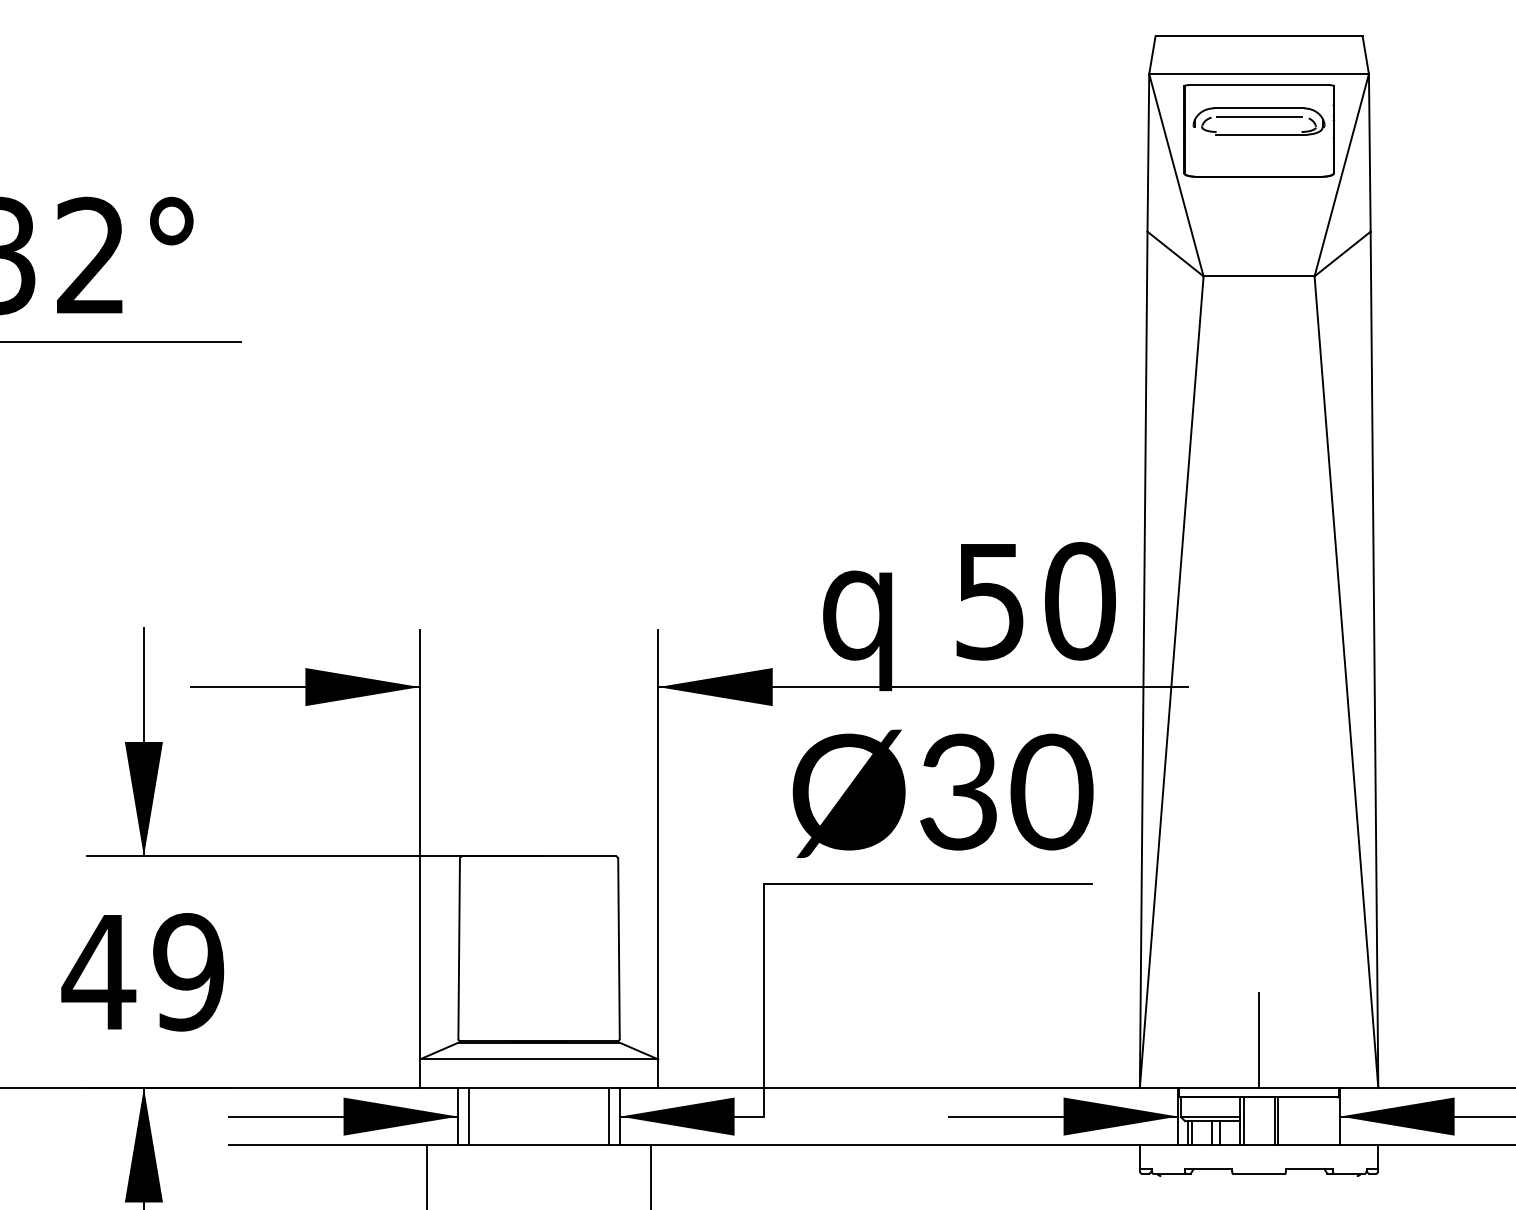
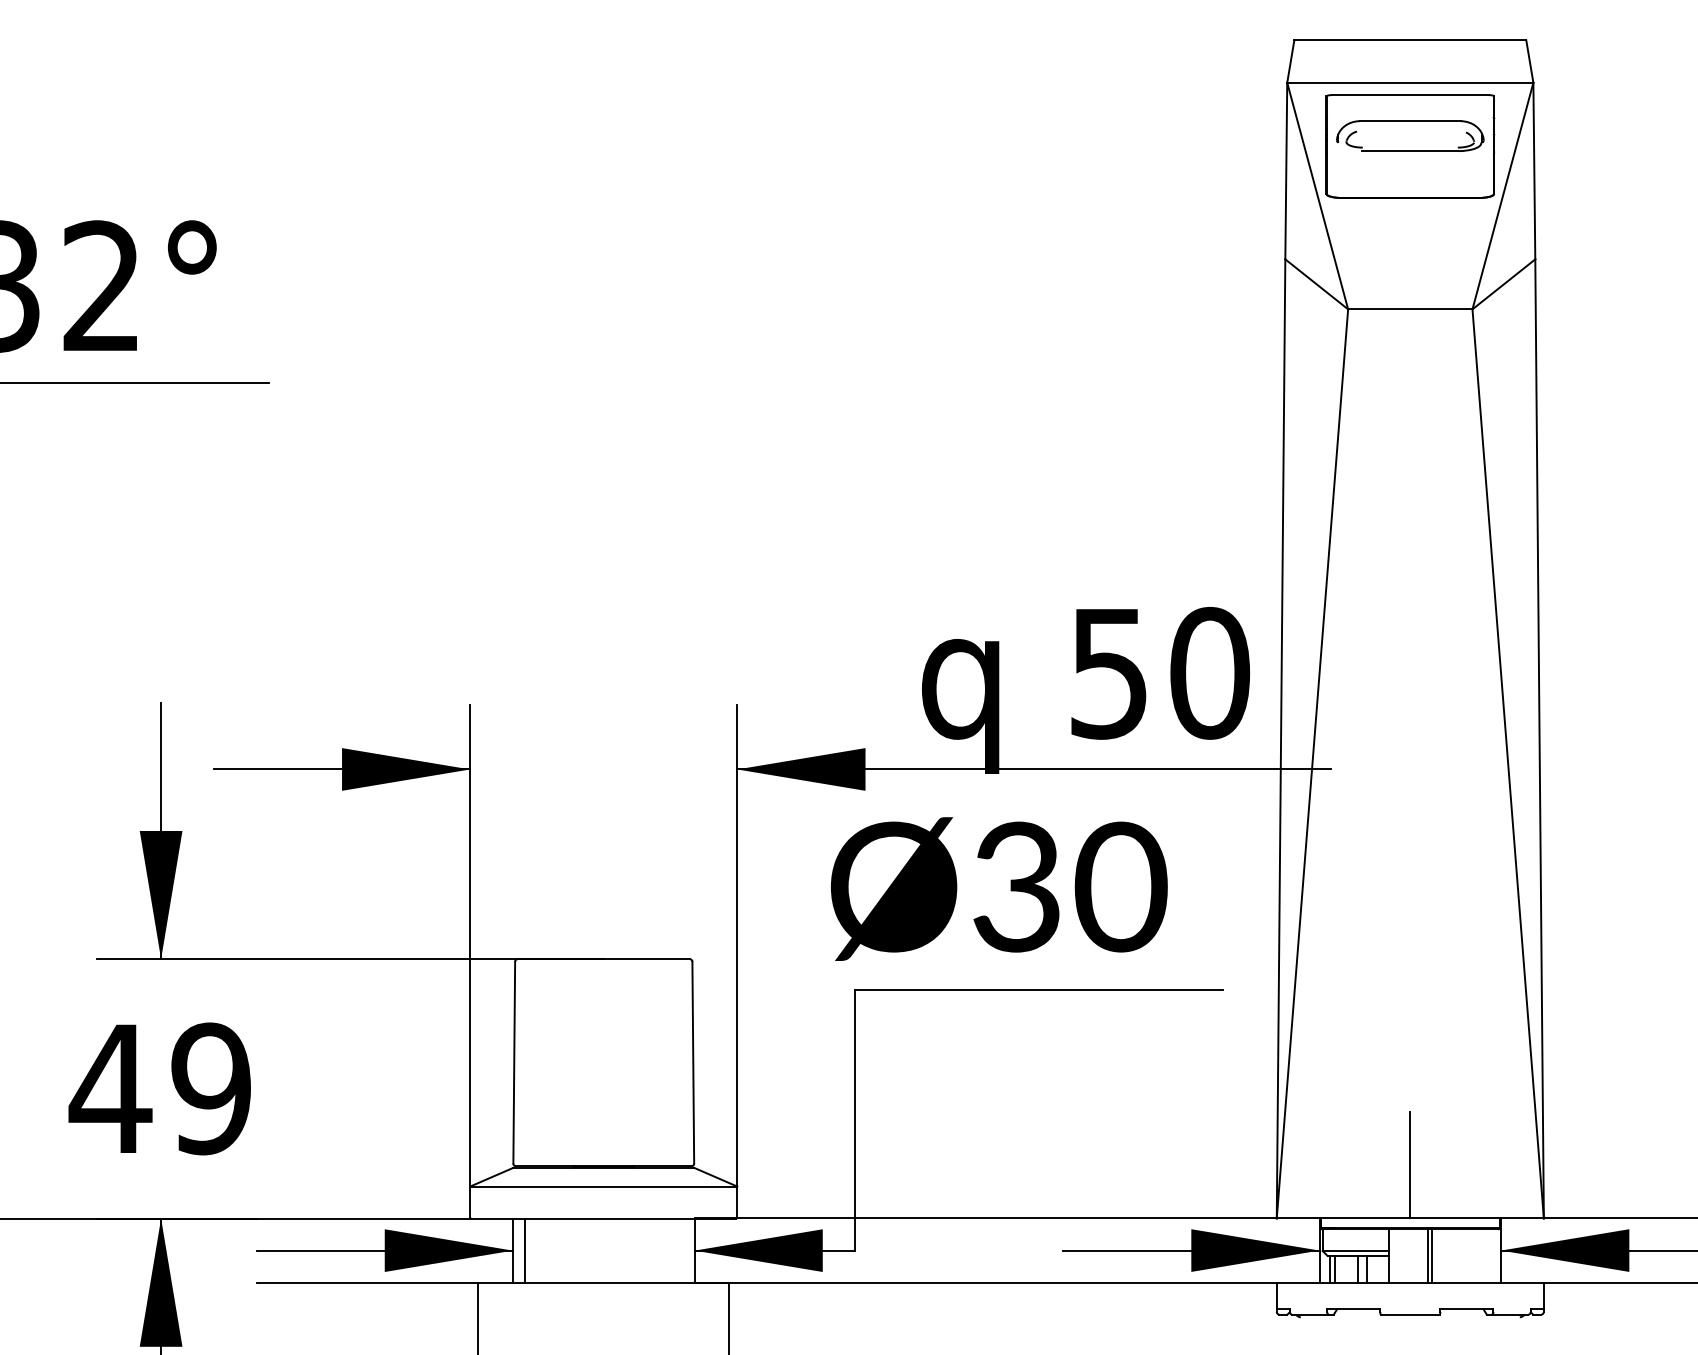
line: (1258, 117) -> (1409, 131), removed
text: (942, 793) -> (998, 888), moved
line: (609, 1116) -> (682, 1250), removed
line: (1243, 1121) -> (1392, 1256), removed

